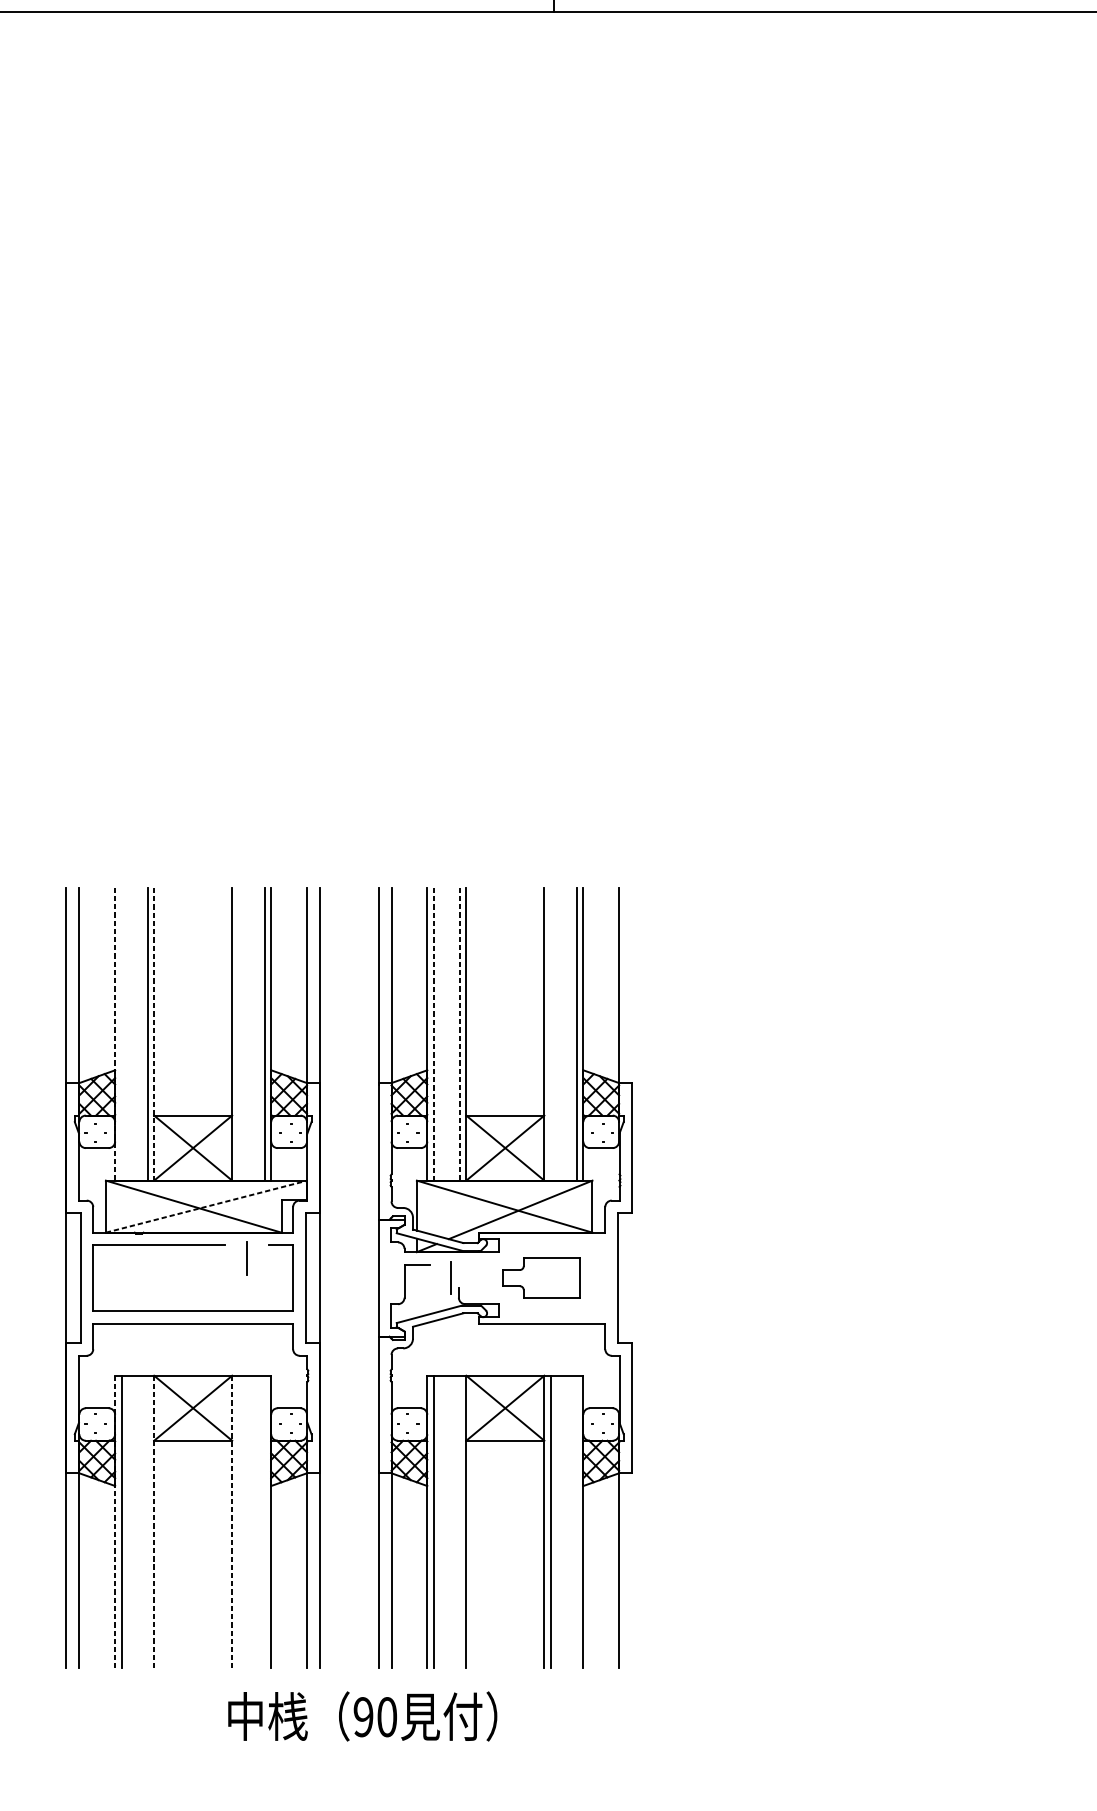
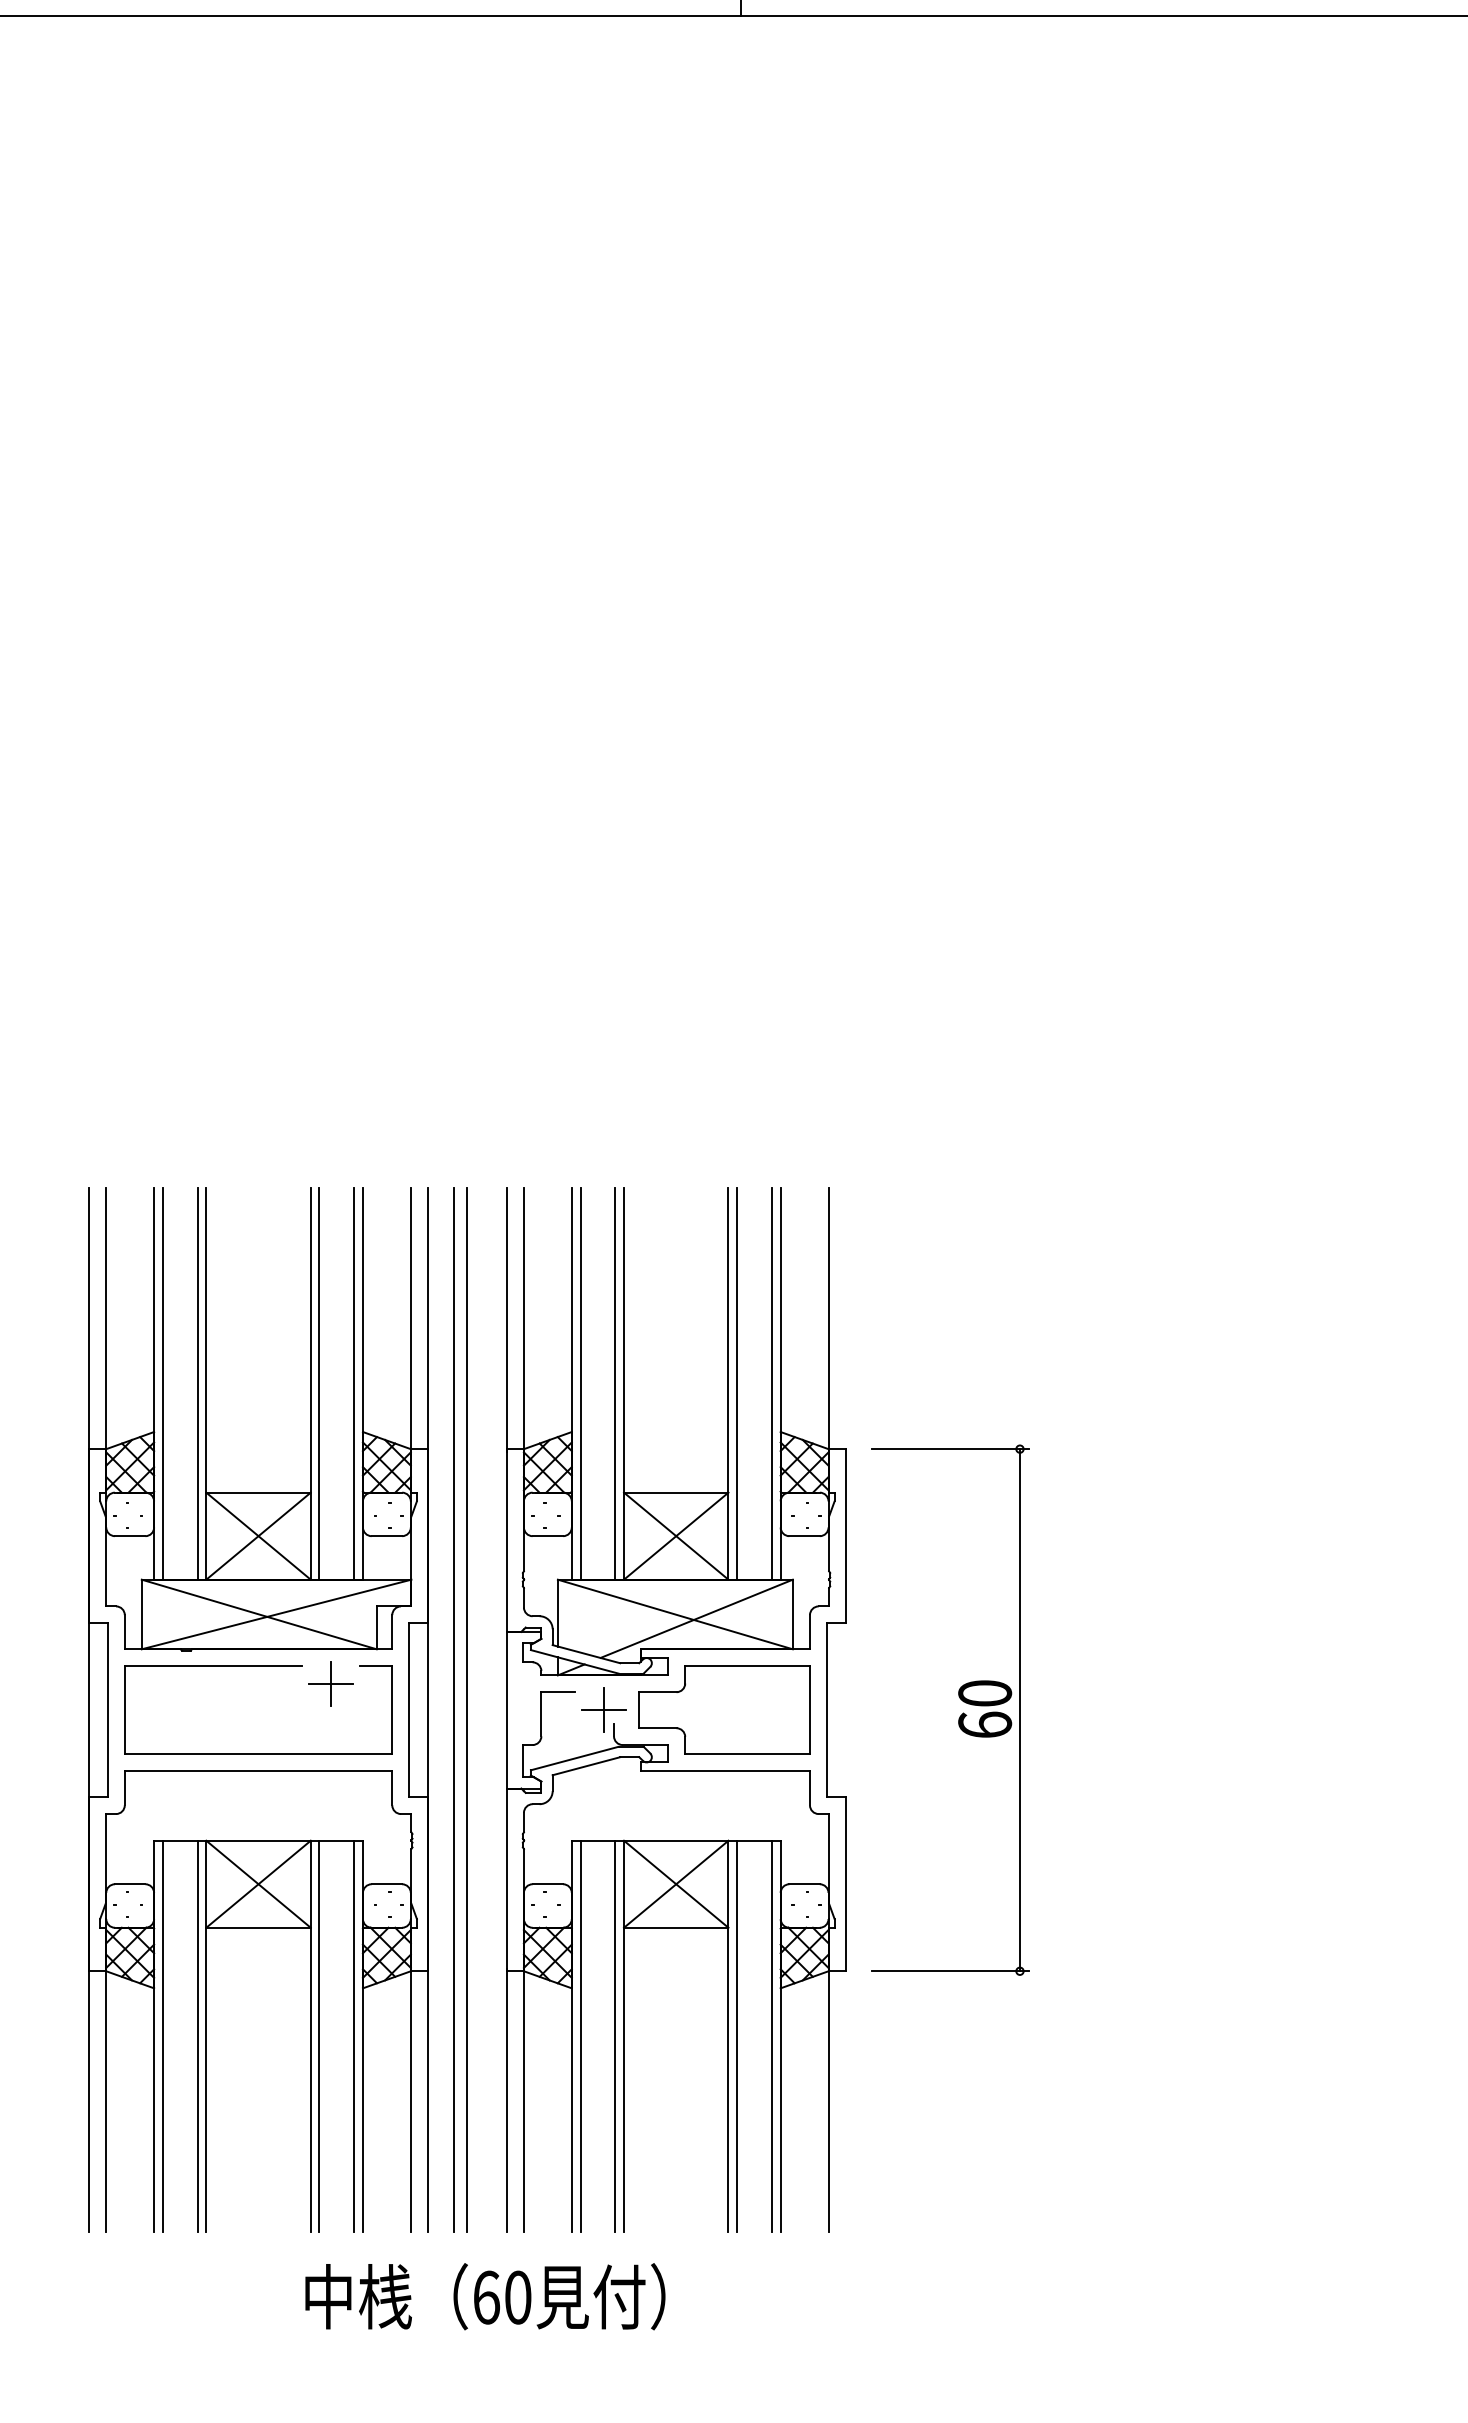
line: (115, 1034) -> (154, 1383), dashed -> solid
line: (121, 1034) -> (162, 1383), added
line: (154, 1034) -> (206, 1383), dashed -> solid
line: (238, 1034) -> (319, 1383), added
line: (433, 1034) -> (580, 1383), dashed -> solid
line: (459, 1034) -> (615, 1383), dashed -> solid
line: (551, 1034) -> (737, 1383), added
line: (207, 1206) -> (277, 1614), dashed -> solid
line: (246, 1258) -> (330, 1684), added
part: (541, 1277) -> (724, 1709), size x1.67
line: (339, 1278) -> (454, 1710), added
line: (349, 1278) -> (467, 1710), added
line: (450, 1278) -> (603, 1710), added
part: (717, 1282) -> (959, 1716), added
line: (115, 1522) -> (154, 2036), dashed -> solid
line: (147, 1522) -> (197, 2036), added
line: (154, 1522) -> (206, 2036), dashed -> solid
line: (232, 1522) -> (310, 2036), dashed -> solid
line: (238, 1522) -> (319, 2036), added
line: (264, 1522) -> (354, 2036), added
line: (459, 1522) -> (615, 2036), added
line: (576, 1522) -> (771, 2036), added
text: (363, 1717) -> (486, 2297), 90 -> 60

